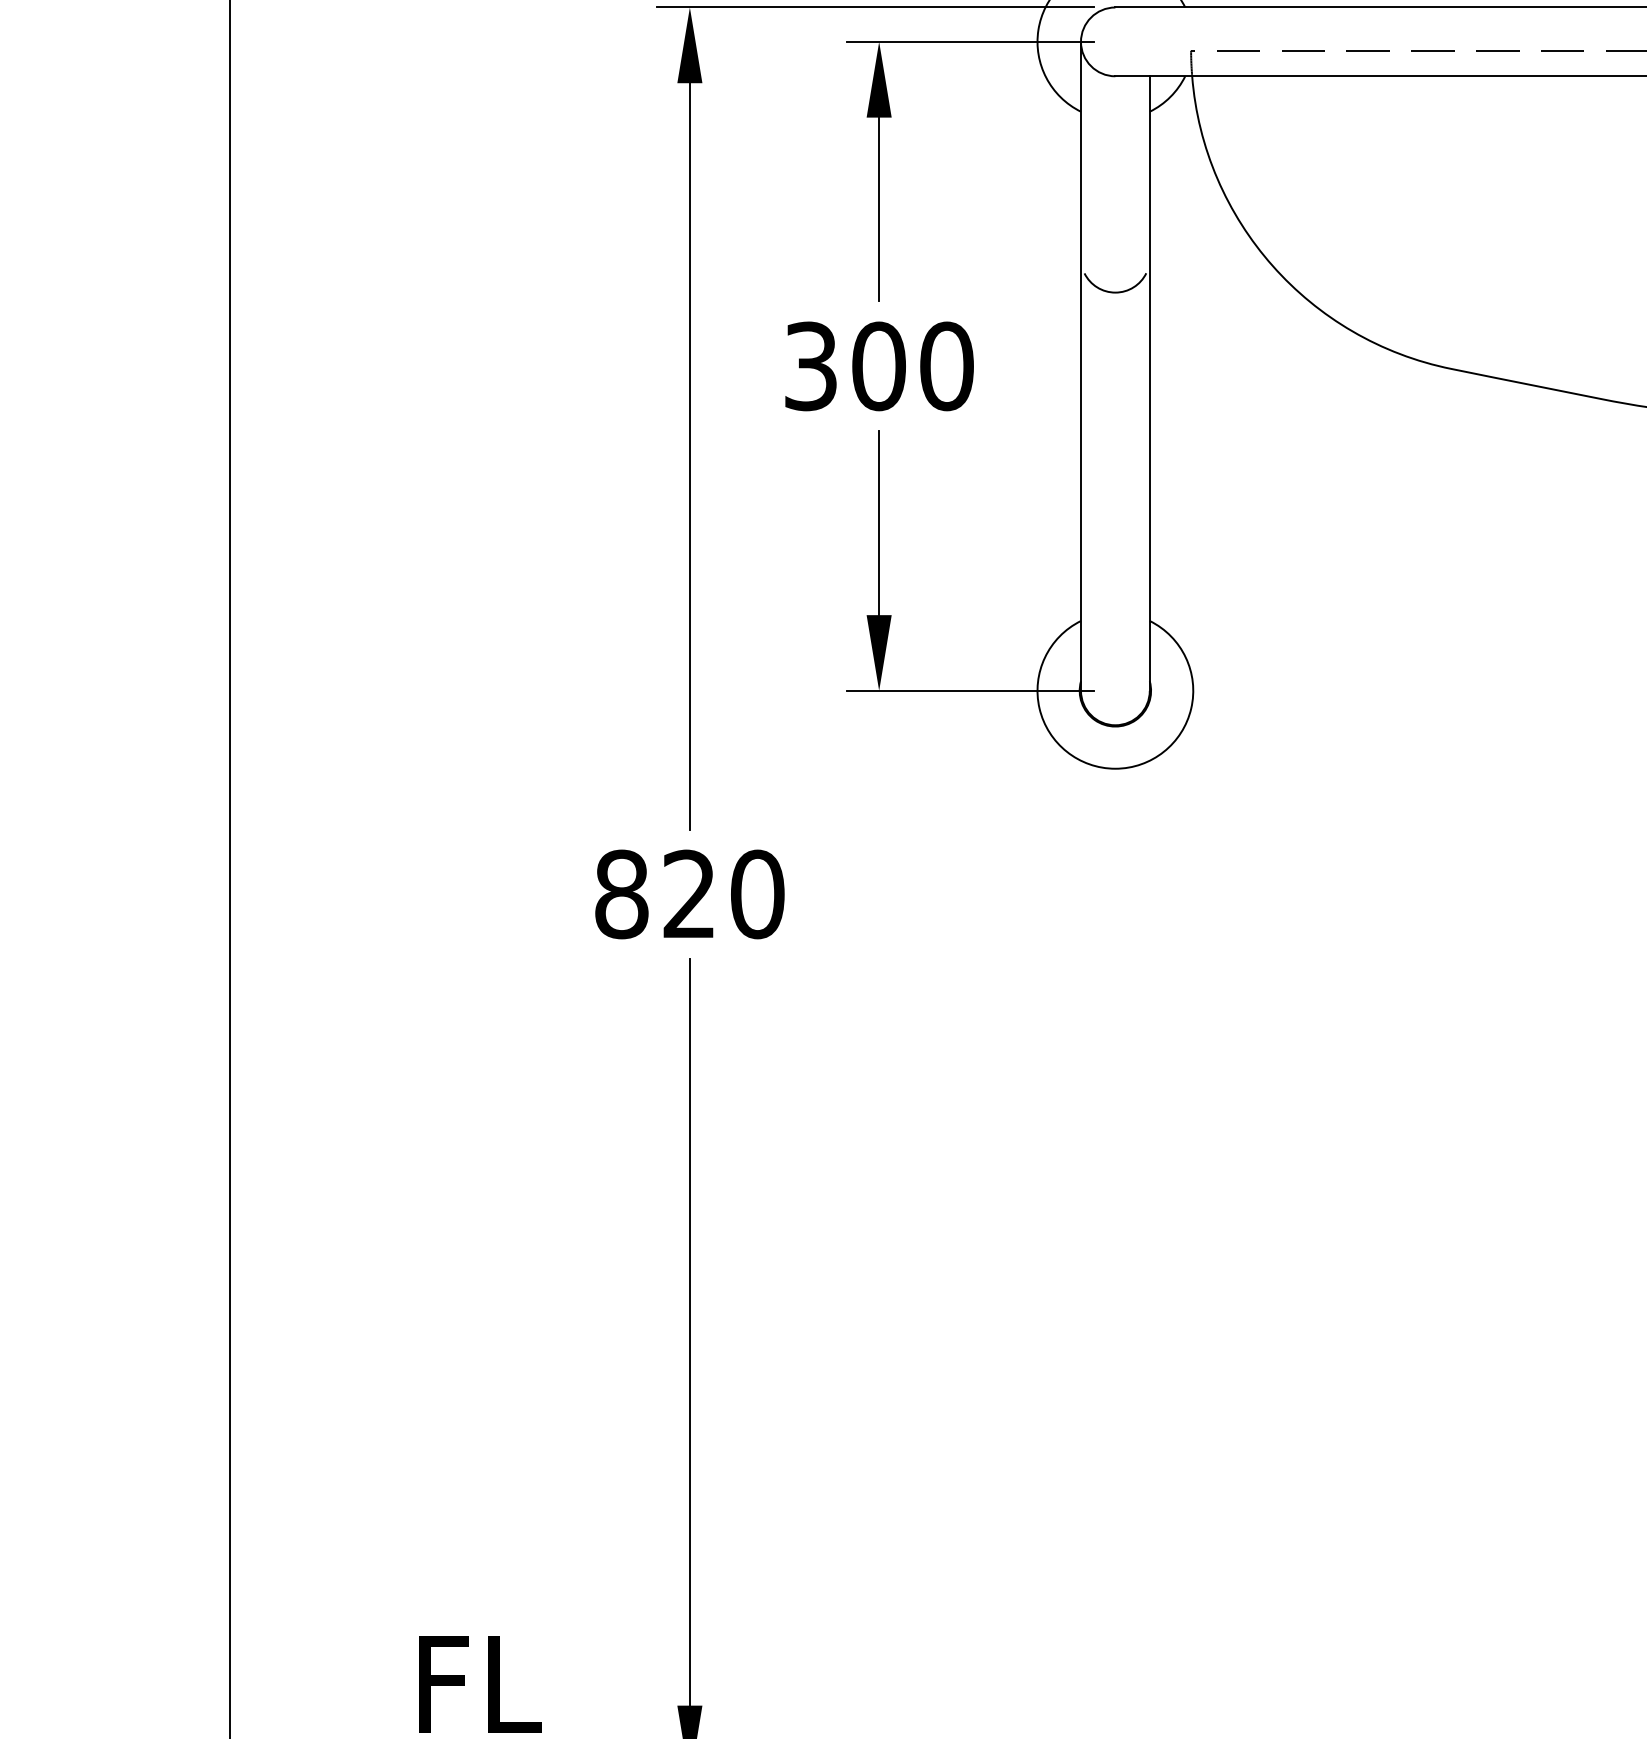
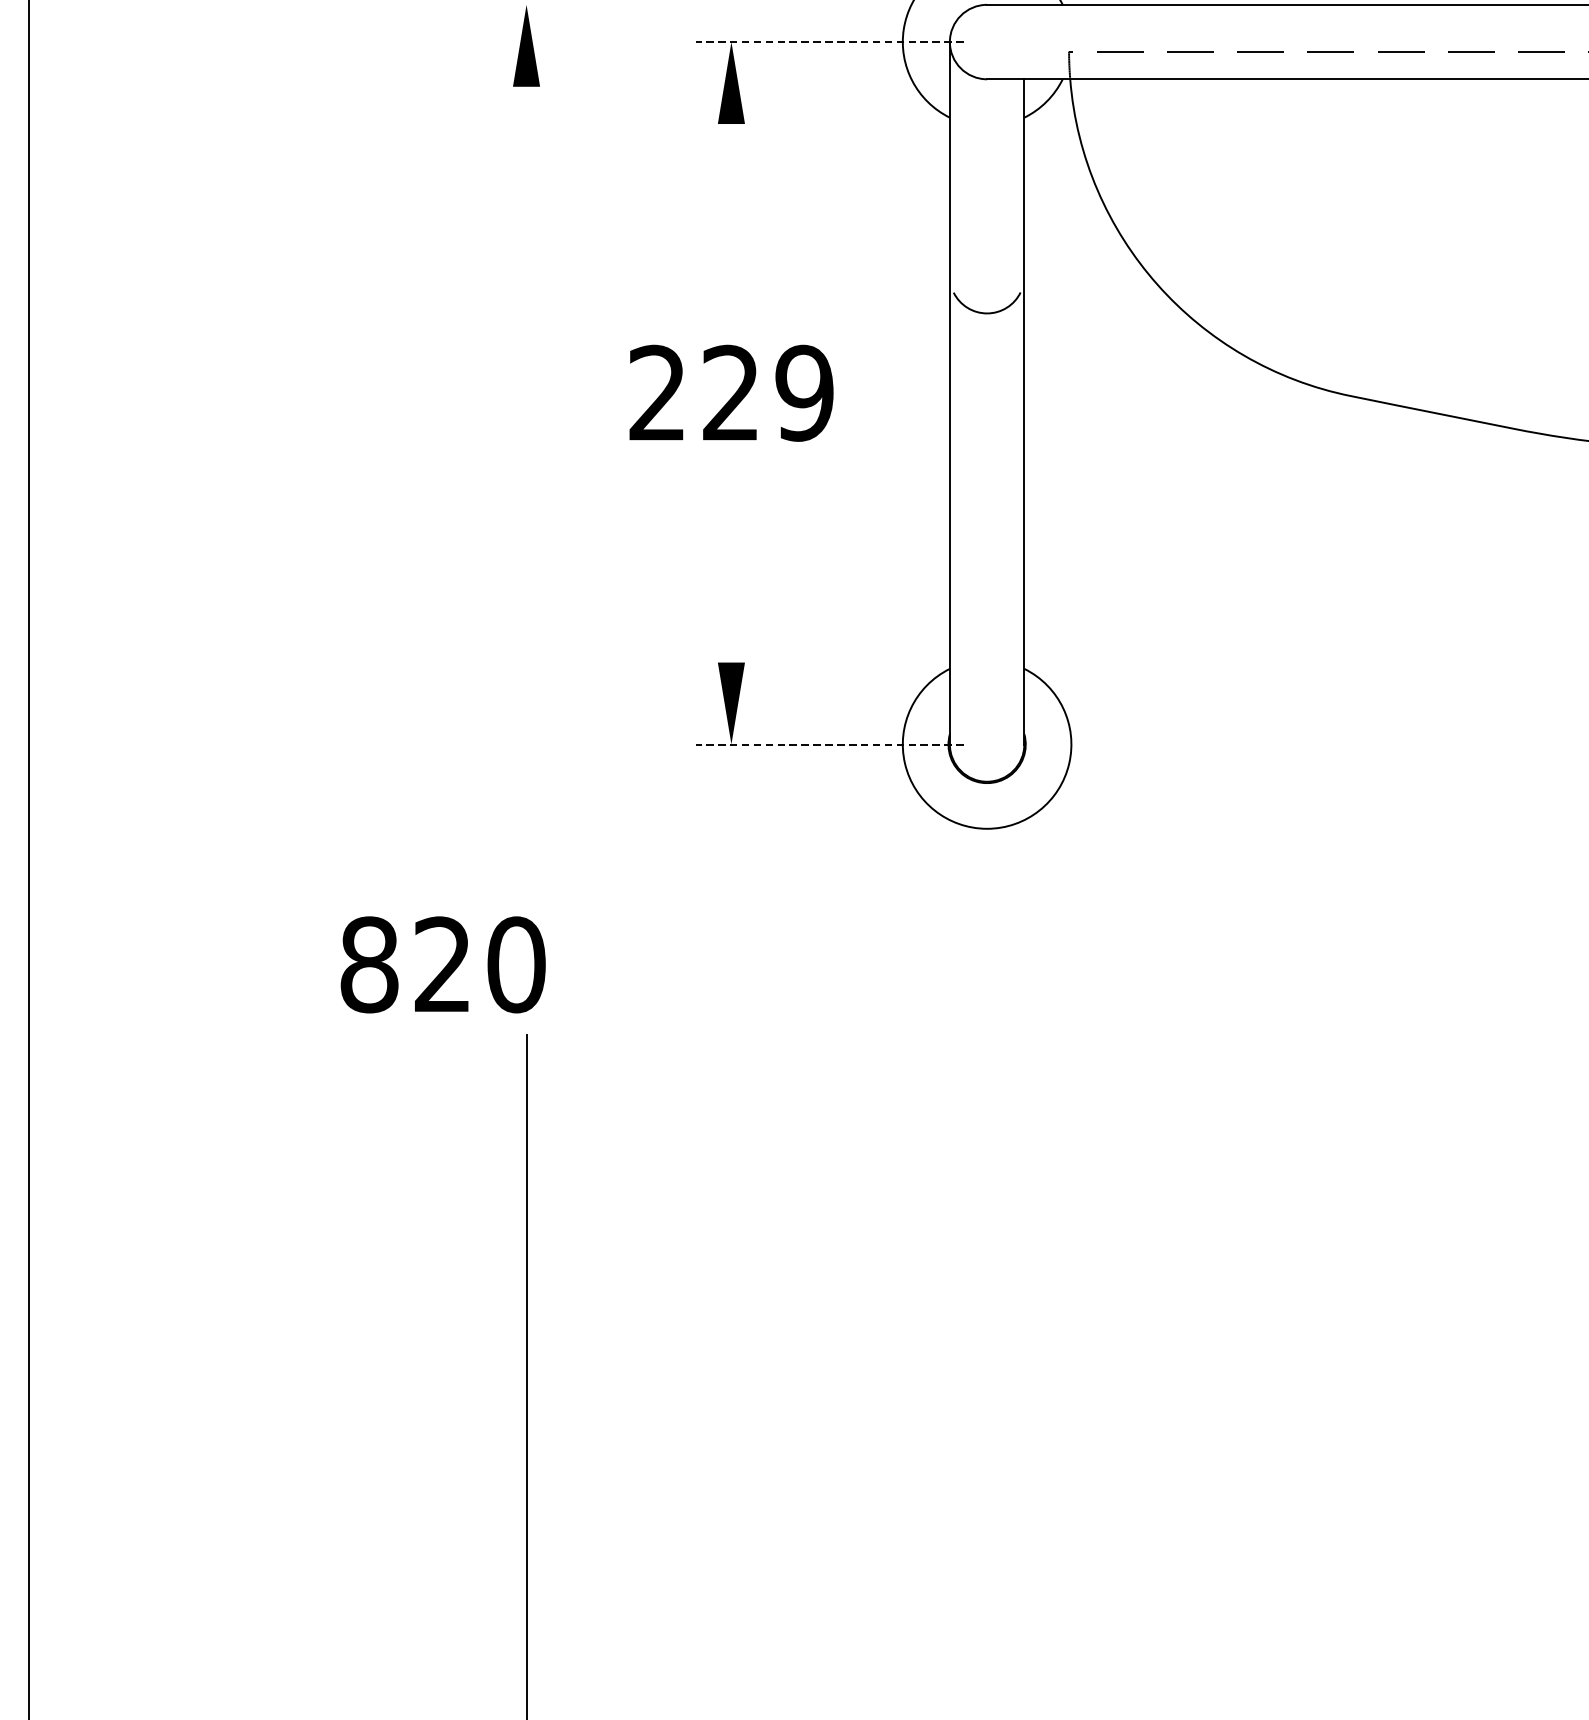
line: (875, 7) -> (727, 4), removed
line: (970, 41) -> (830, 41), solid -> dashed
line: (879, 209) -> (731, 223), removed
text: (879, 366) -> (731, 393), 300 -> 229
line: (689, 456) -> (526, 490), removed
line: (879, 523) -> (731, 563), removed
line: (970, 690) -> (830, 744), solid -> dashed
text: (689, 894) -> (442, 964), moved

